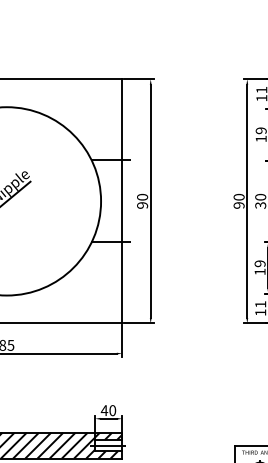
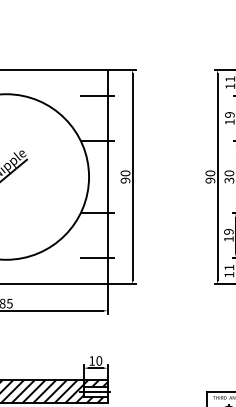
line: (110, 108) -> (97, 95), added
line: (110, 293) -> (97, 258), added
text: (104, 410) -> (92, 360), 40 -> 10

